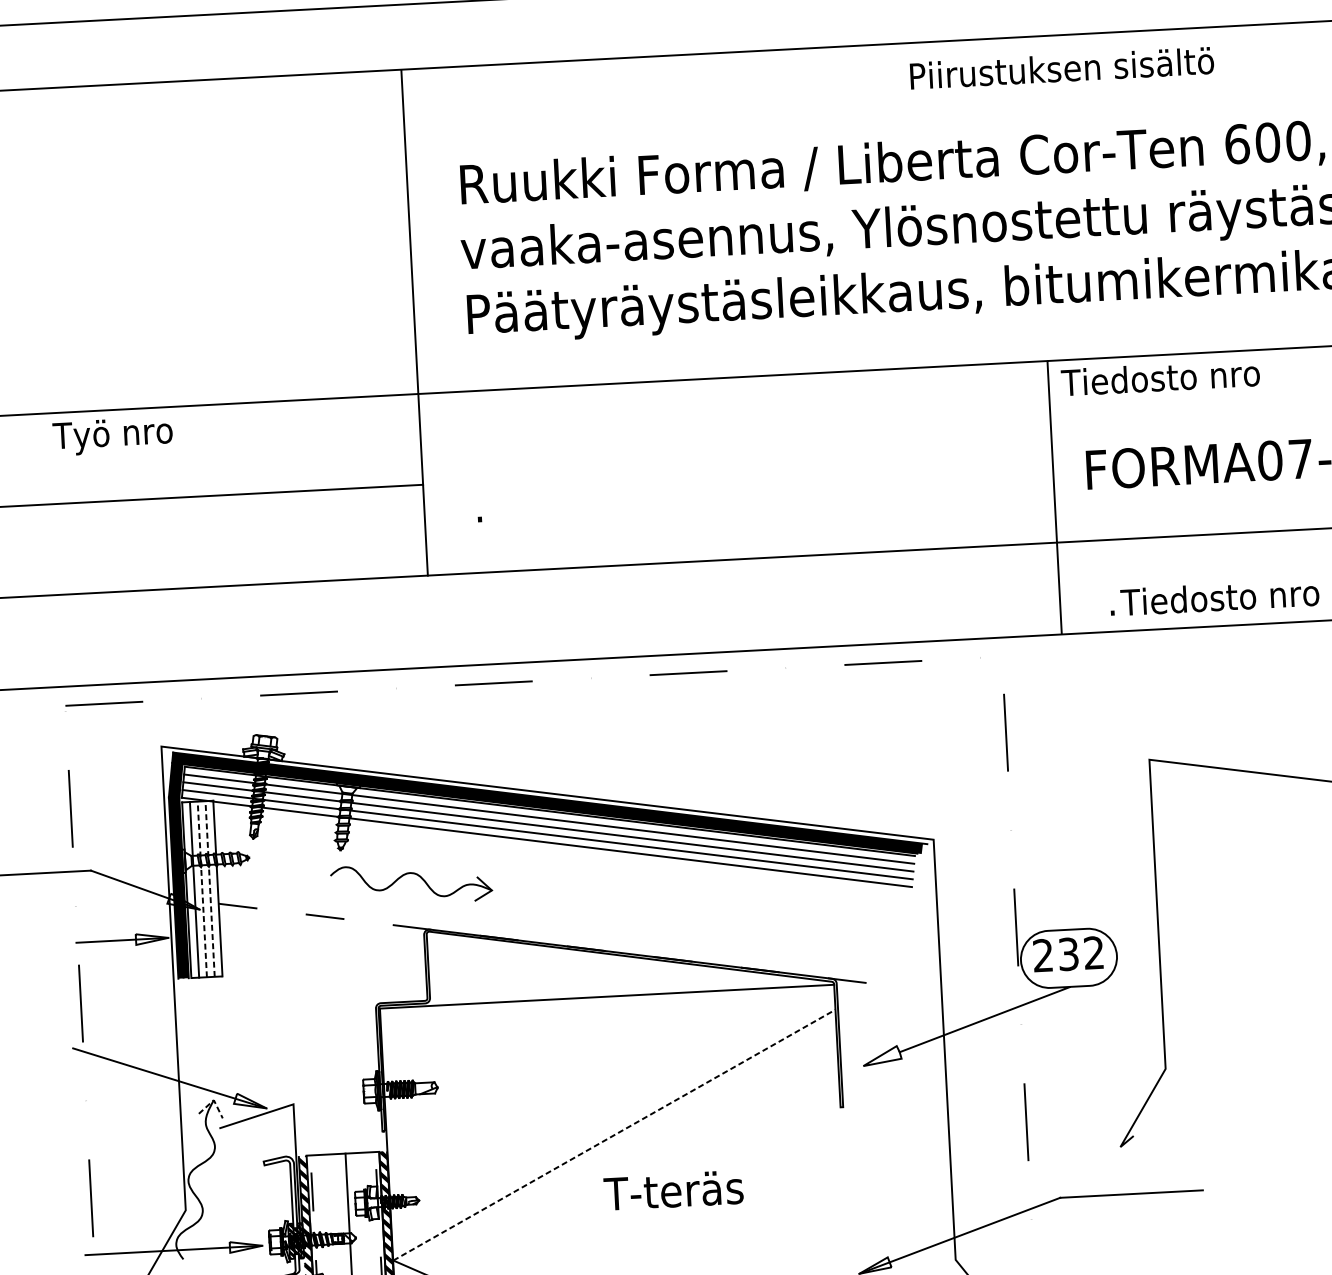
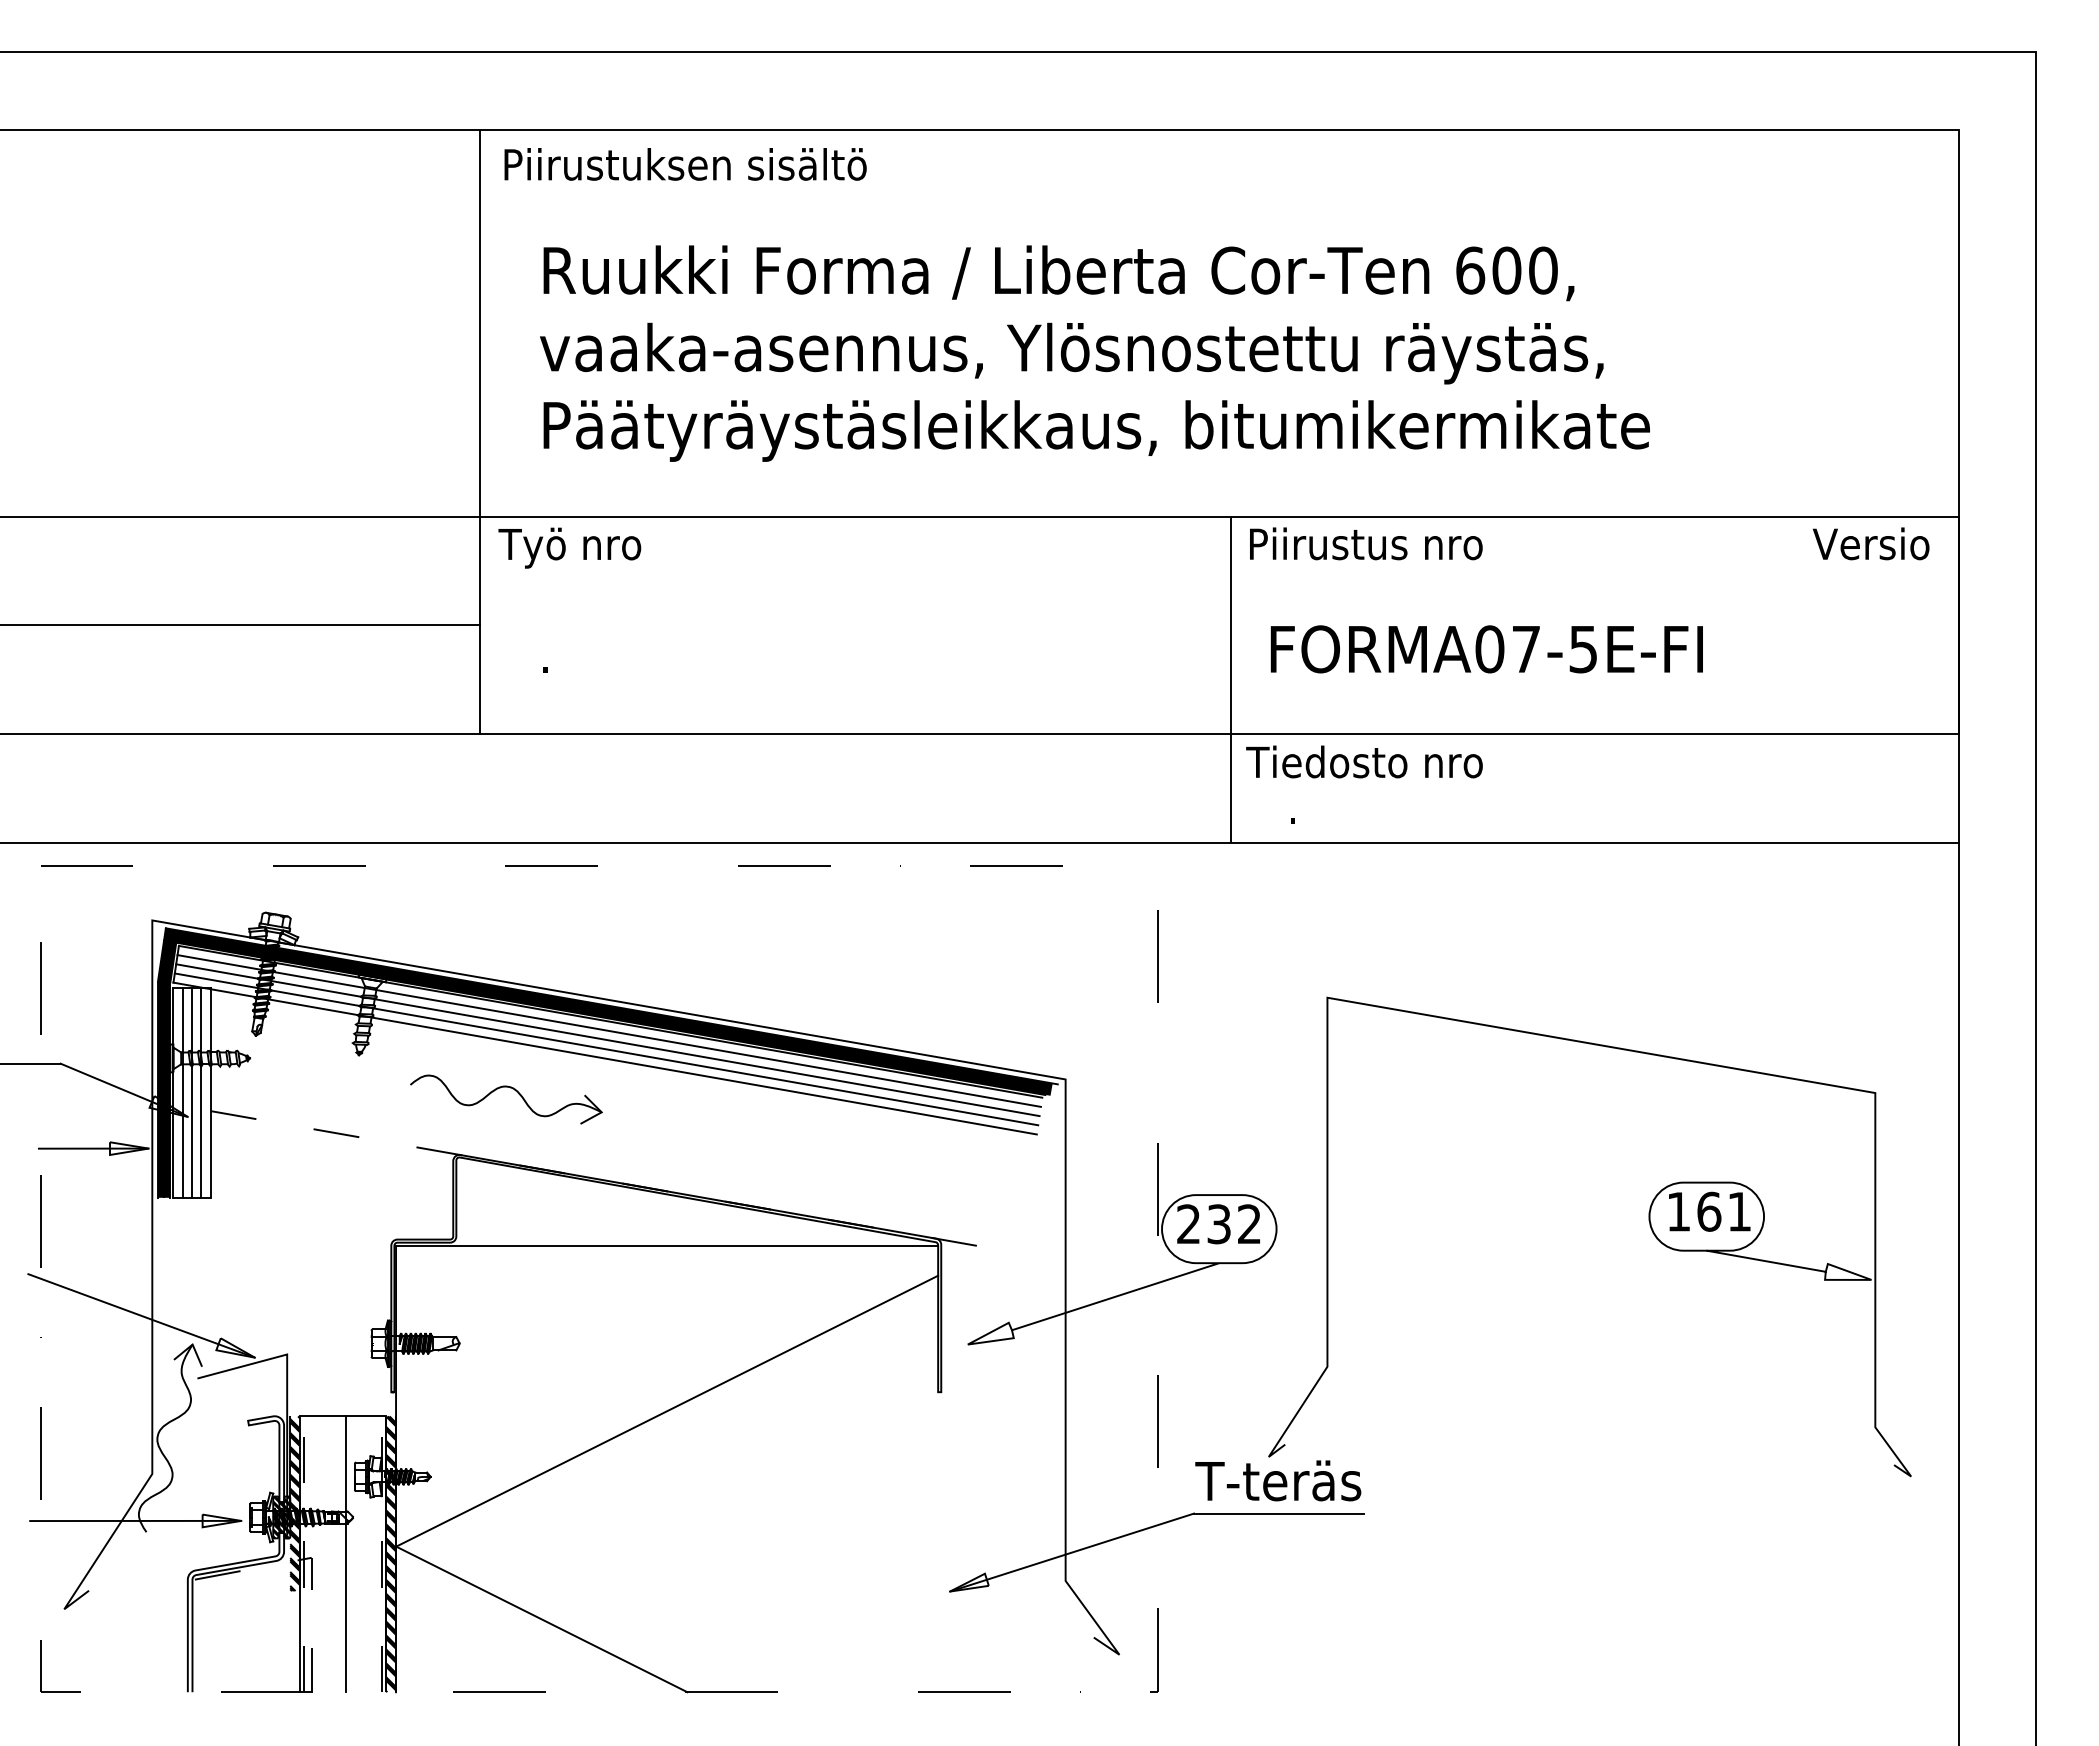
text: (1062, 68) -> (685, 164), moved
text: (1160, 377) -> (1364, 543), Tiedosto nro -> Piirustus nro
text: (112, 435) -> (569, 547), moved
text: (1219, 597) -> (1364, 761), moved
part: (416, 875) -> (512, 1089), moved
line: (202, 889) -> (192, 1093), dashed -> solid
line: (210, 889) -> (201, 1093), dashed -> solid
line: (213, 1100) -> (192, 1344), dashed -> solid
line: (614, 1135) -> (667, 1411), dashed -> solid
text: (673, 1190) -> (1278, 1480), moved

